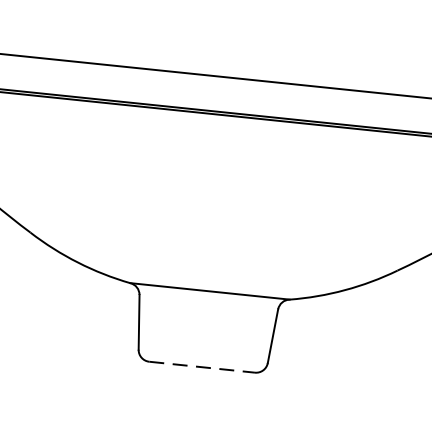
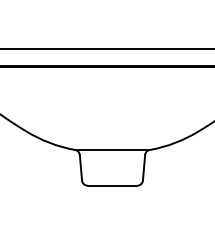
line: (202, 366) -> (112, 185), dashed -> solid

